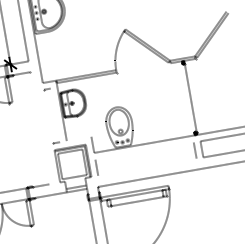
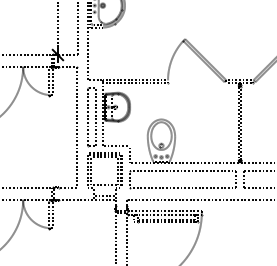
line: (188, 97) -> (238, 122), added
line: (55, 115) -> (95, 116), added
line: (48, 116) -> (88, 116), added
line: (39, 128) -> (76, 127), added
line: (79, 138) -> (116, 145), added
line: (144, 151) -> (182, 170), added
line: (147, 167) -> (182, 188), added
line: (136, 199) -> (165, 220), added

